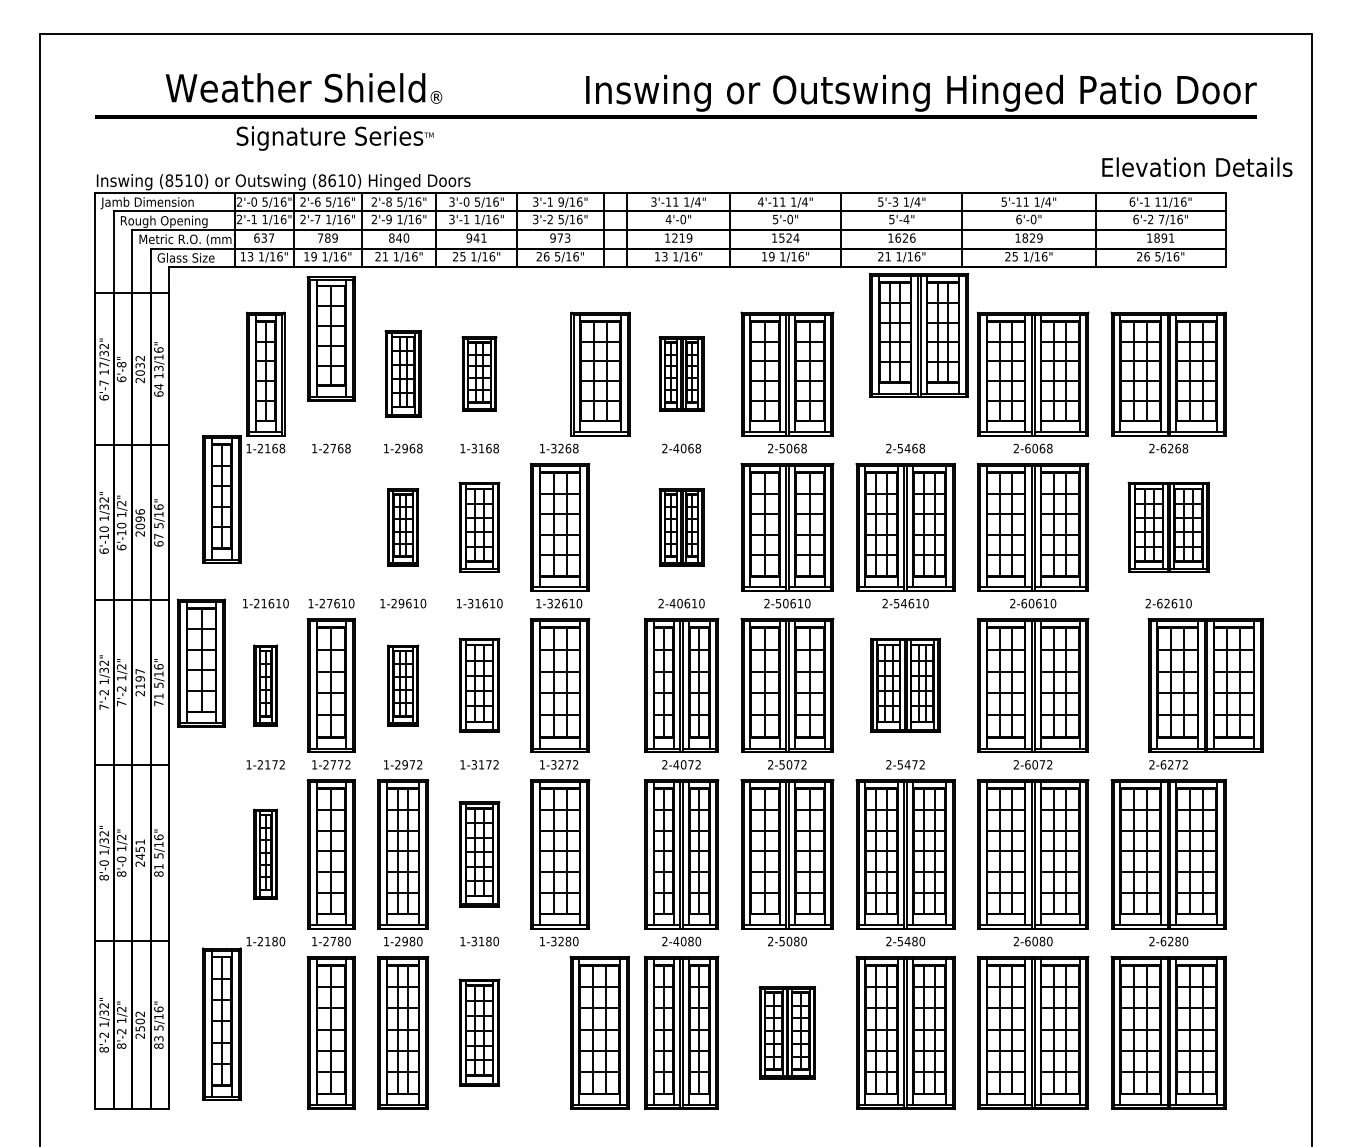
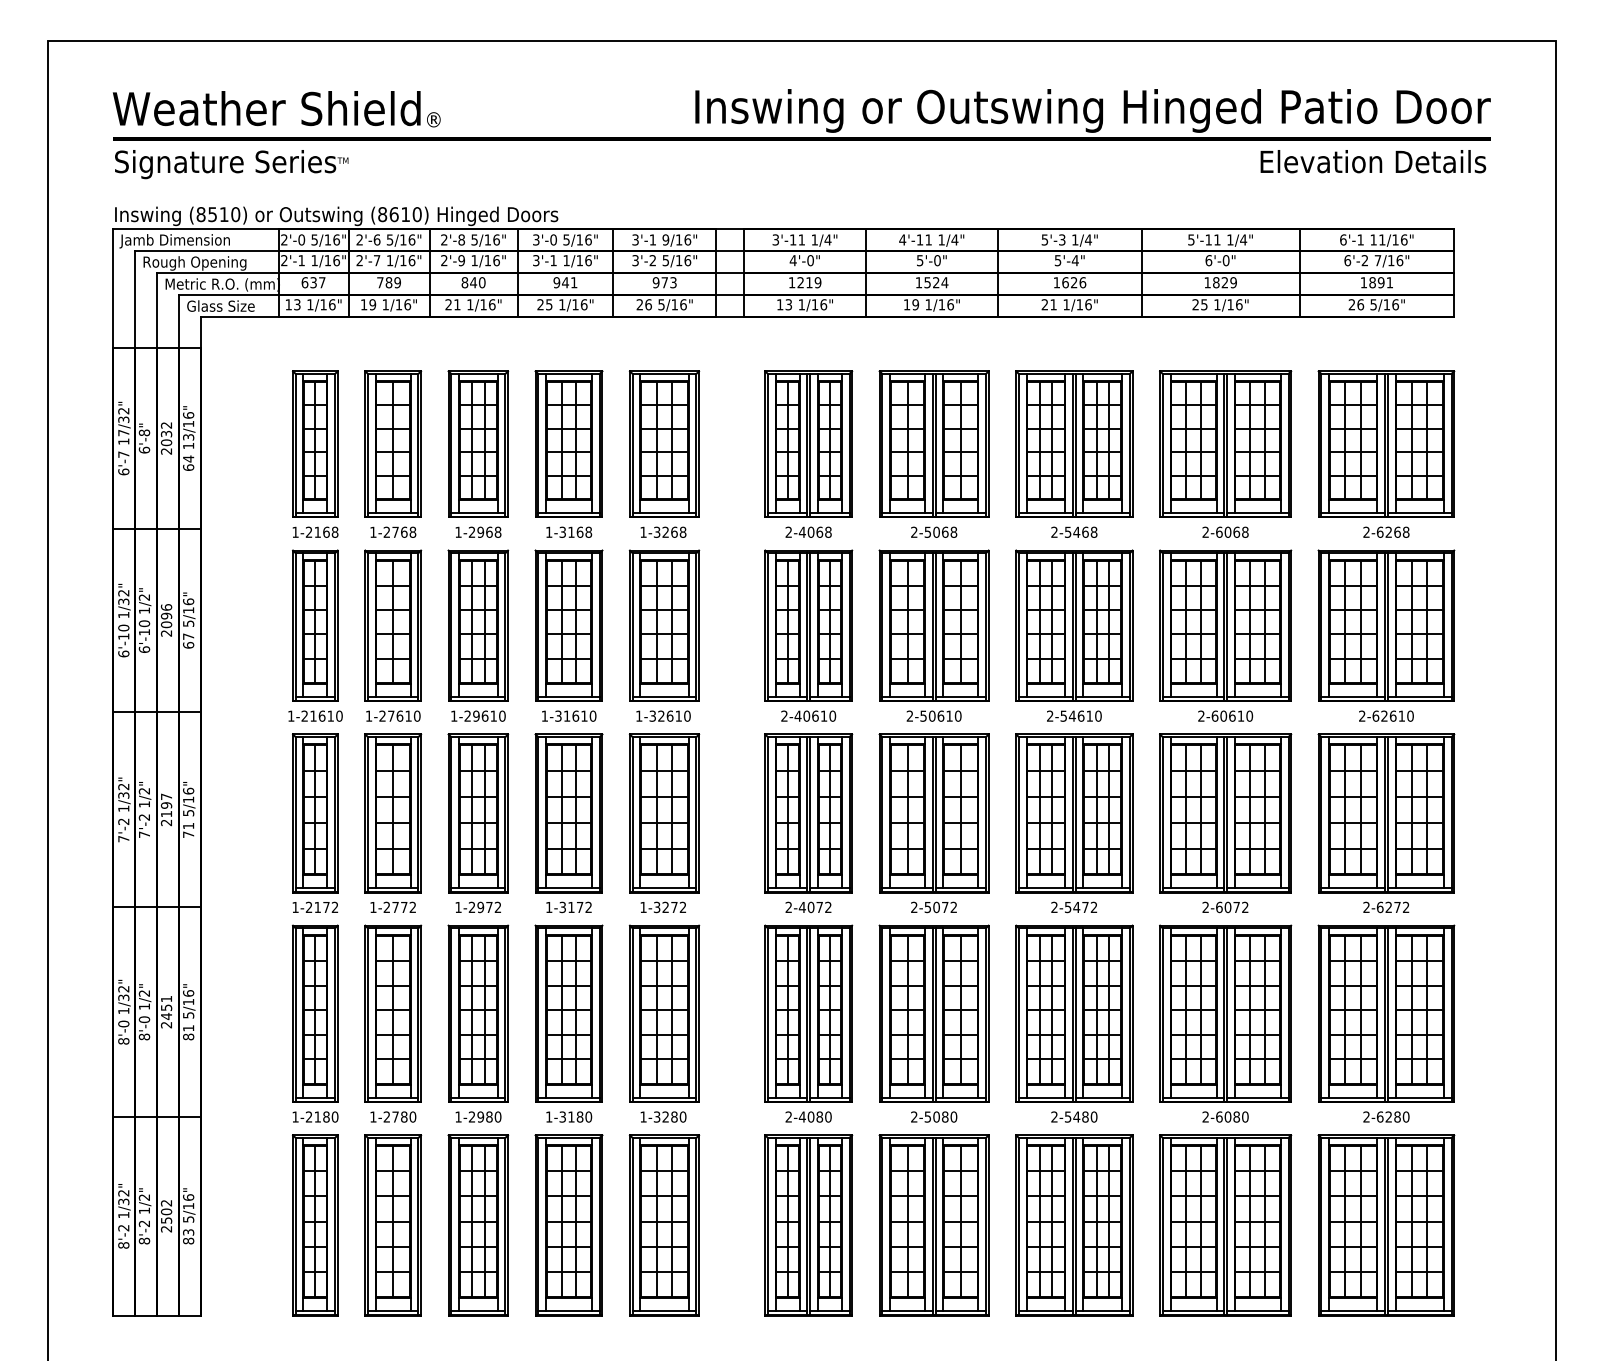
text: (303, 88) -> (276, 109), moved
text: (334, 138) -> (231, 164), moved
text: (1197, 167) -> (1373, 161), moved
part: (919, 334) -> (1074, 443), moved
part: (331, 338) -> (393, 443), moved
part: (403, 373) -> (478, 443), size x1.43
part: (479, 373) -> (568, 443), size x1.67
part: (600, 373) -> (664, 443), moved
part: (681, 373) -> (808, 443), size x1.67
part: (221, 499) -> (315, 625), moved
part: (403, 527) -> (478, 625), size x1.67
part: (479, 527) -> (568, 625), size x1.43
part: (681, 527) -> (808, 625), size x1.67
part: (1168, 527) -> (1386, 625), size x1.43
part: (201, 662) -> (393, 625), moved
part: (265, 685) -> (315, 813), size x1.67
part: (403, 685) -> (478, 813), size x1.67
part: (479, 685) -> (568, 813), size x1.43
part: (905, 685) -> (1074, 813), size x1.43
part: (1205, 685) -> (1386, 813), moved
part: (265, 854) -> (315, 1013), size x1.67
part: (479, 854) -> (568, 1013), size x1.43
part: (221, 1024) -> (315, 1225), moved
part: (479, 1032) -> (568, 1225), size x1.43
part: (599, 1032) -> (664, 1225), moved
part: (786, 1032) -> (933, 1225), size x1.67

